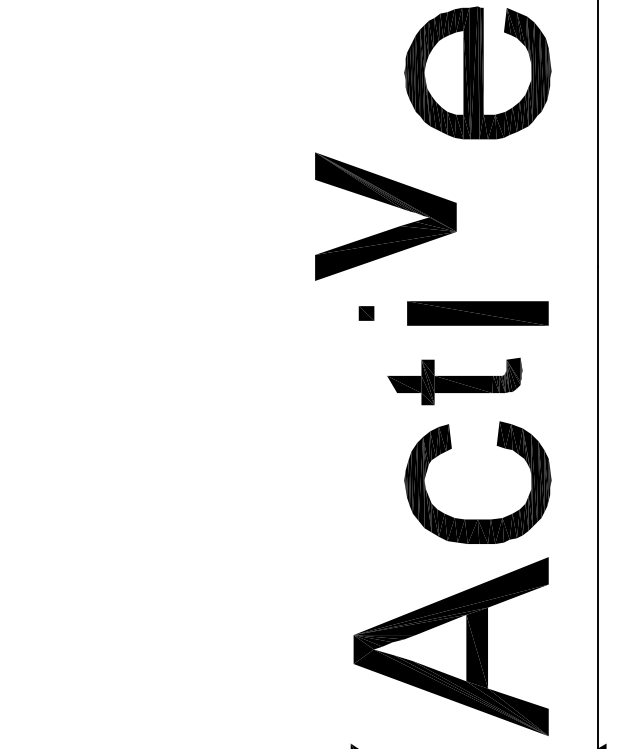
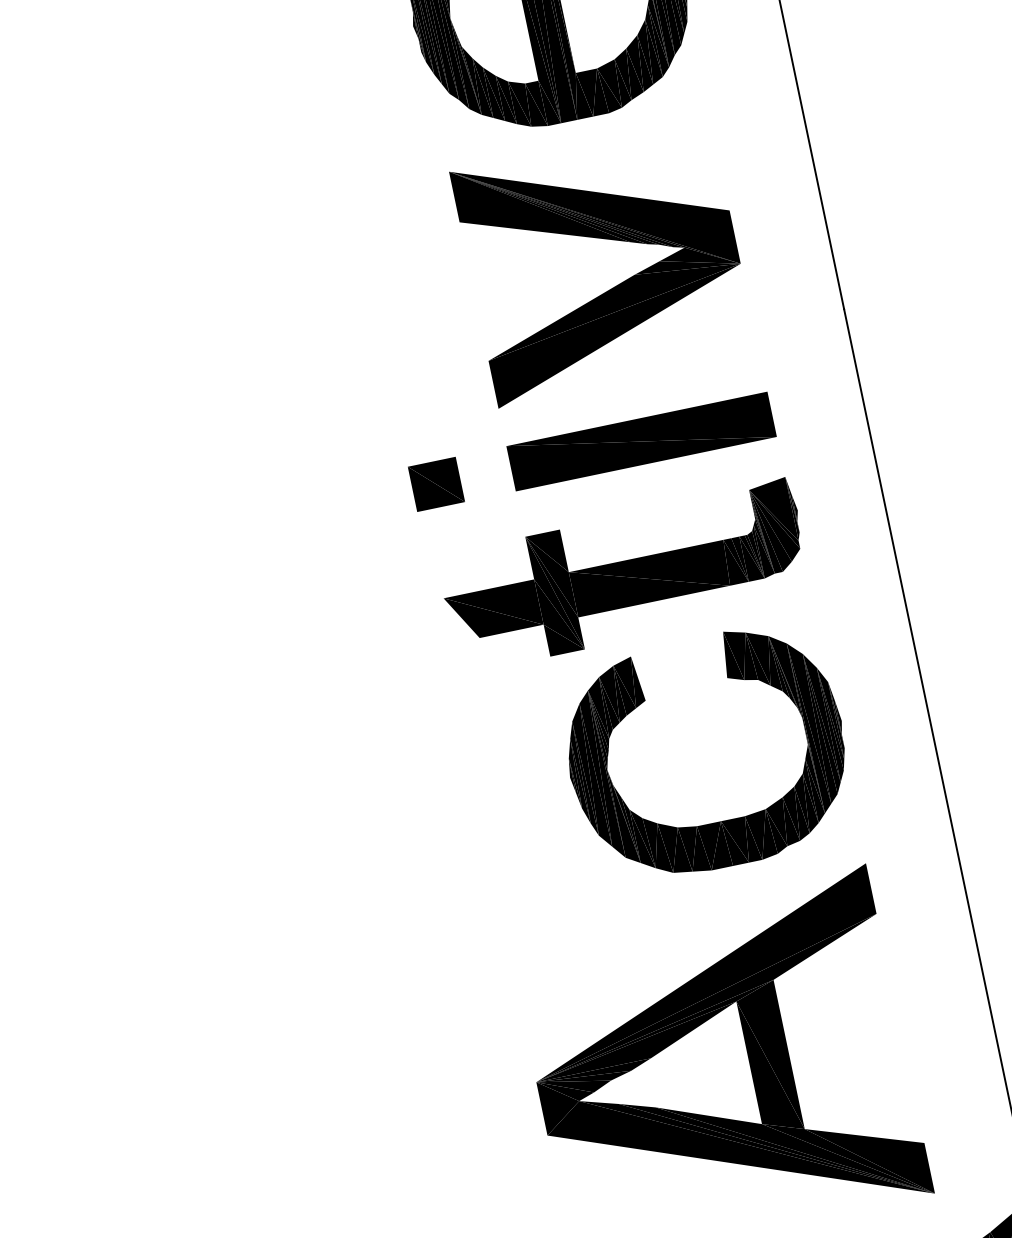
part: (388, 204) -> (604, 239), moved
part: (366, 313) -> (436, 484), size x1.67
part: (454, 381) -> (624, 575), size x1.43

